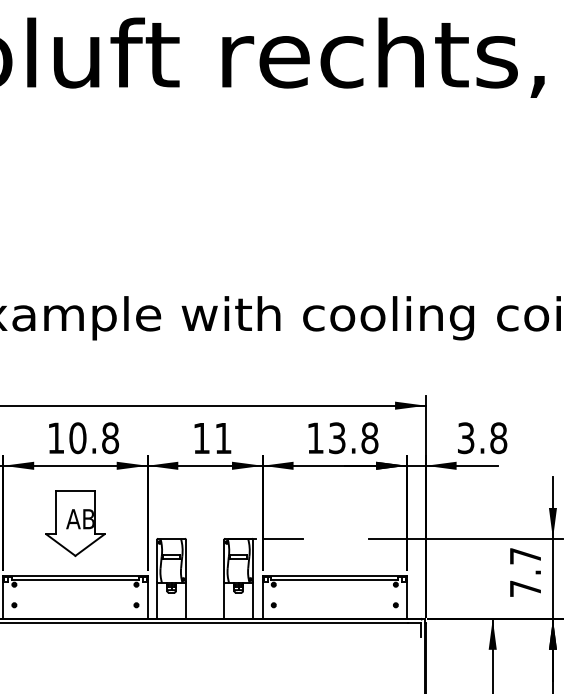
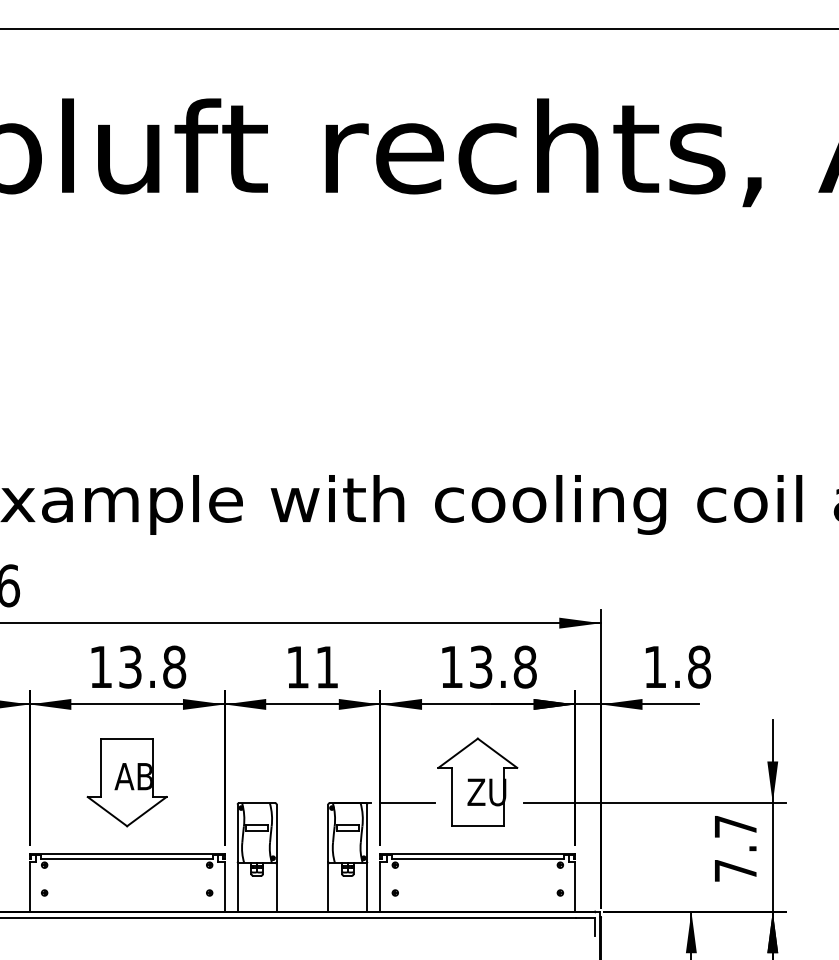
text: (77, 437) -> (130, 666), 10.8 -> 13.8
text: (466, 437) -> (655, 666), 3.8 -> 1.8
part: (334, 522) -> (477, 781), added

